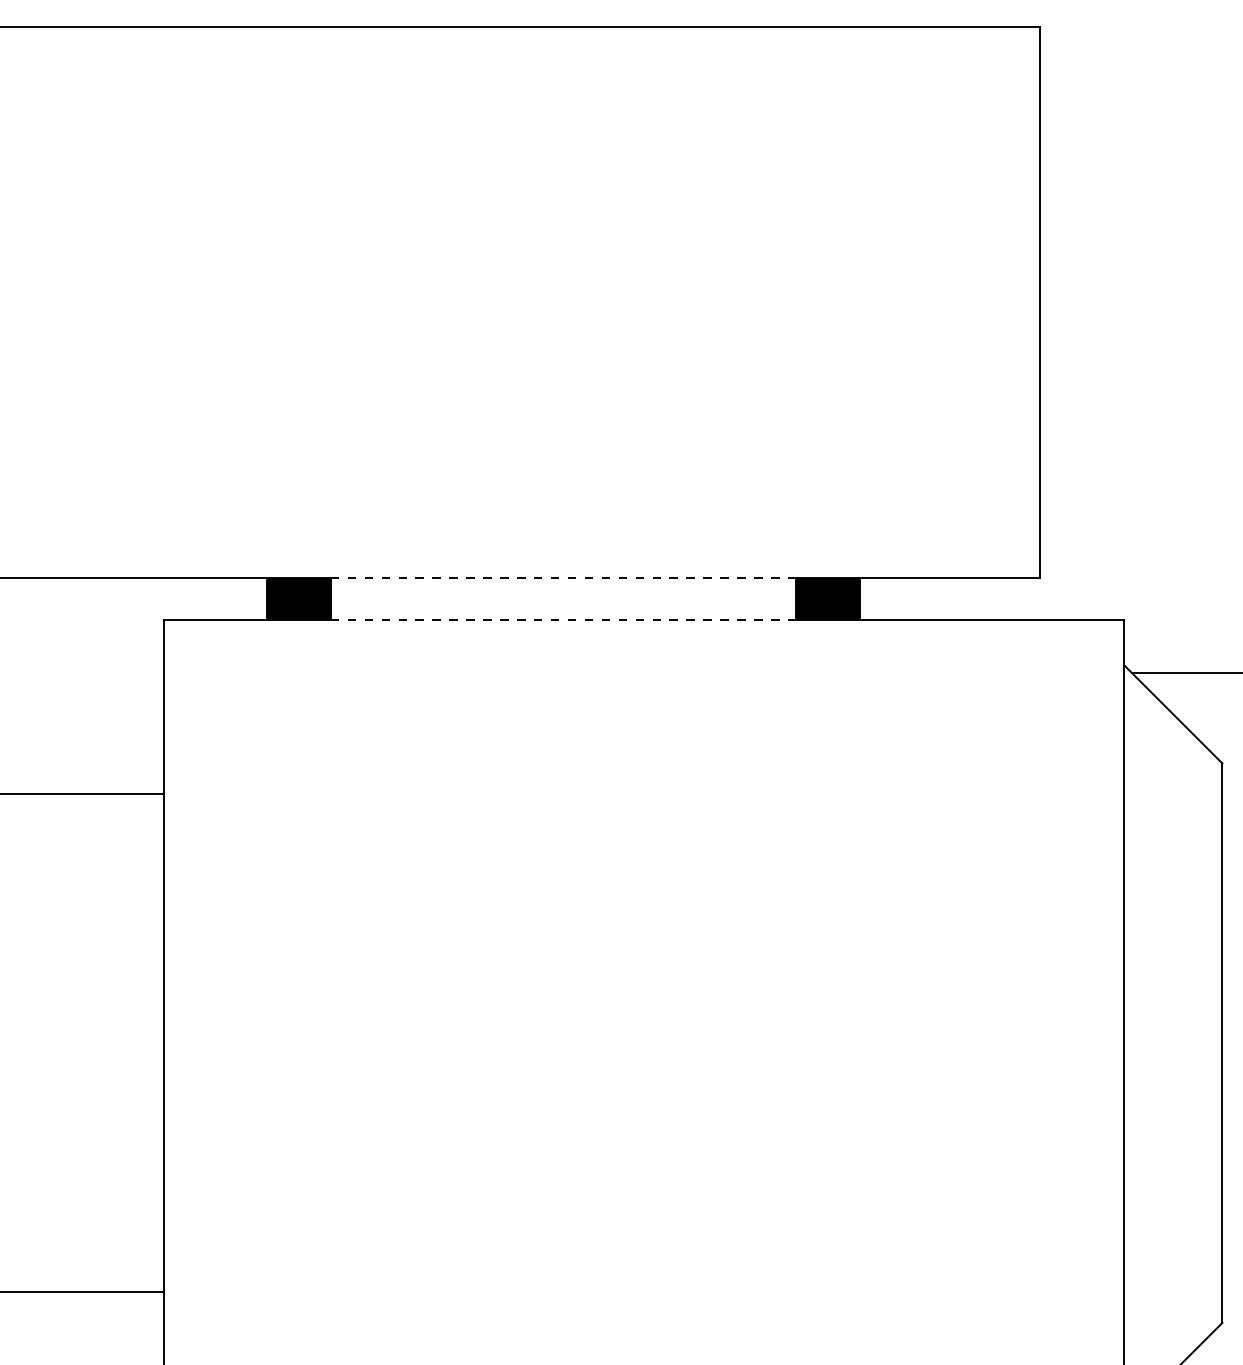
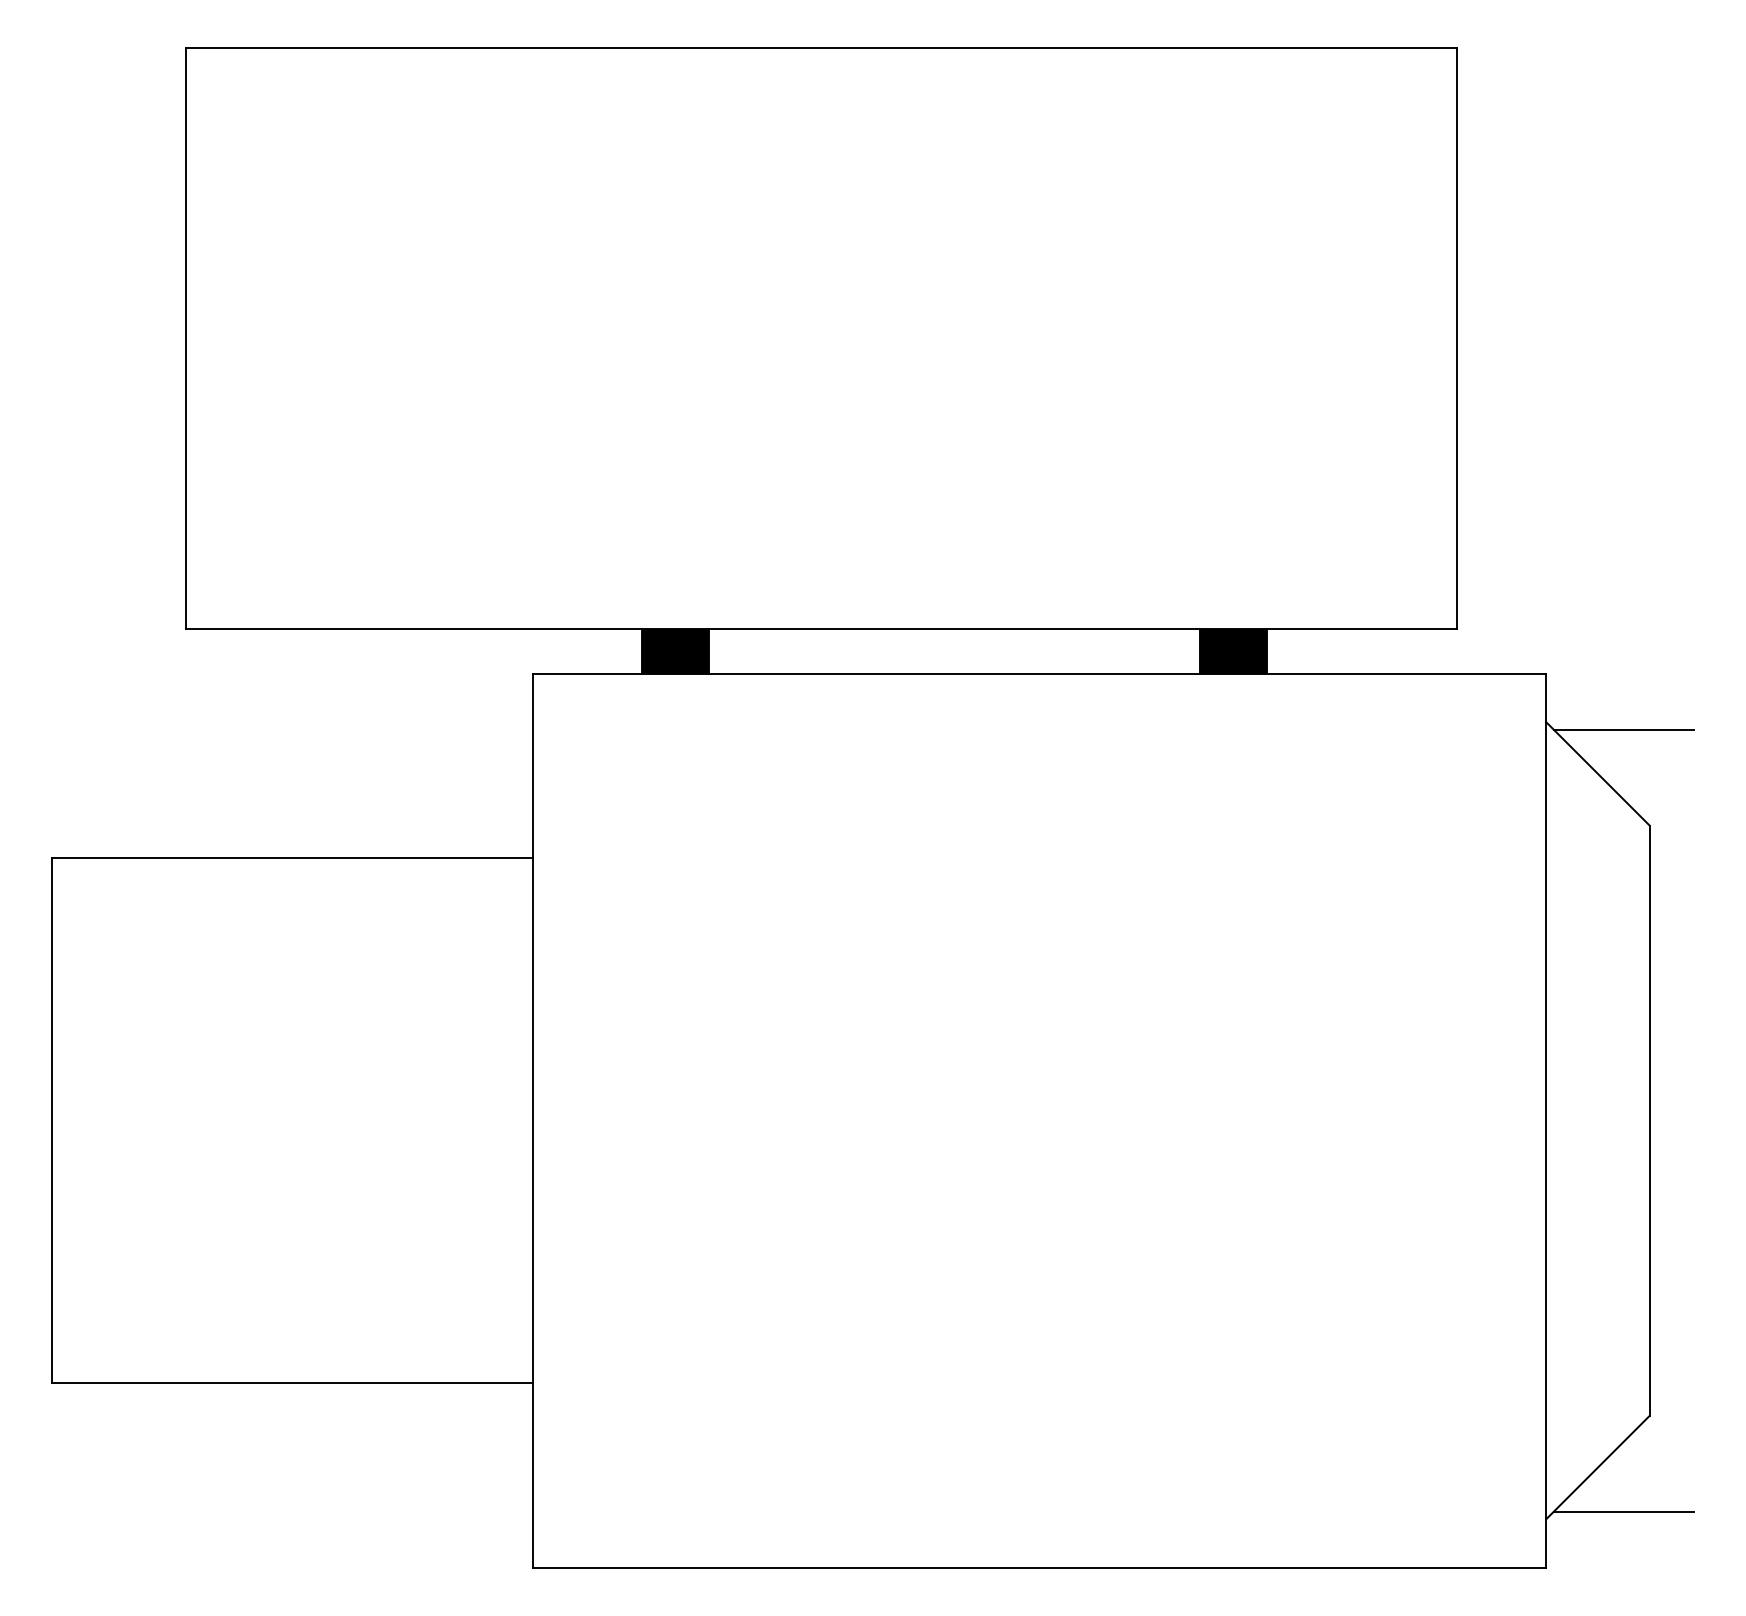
line: (563, 577) -> (954, 629), dashed -> solid
line: (563, 619) -> (954, 673), dashed -> solid

